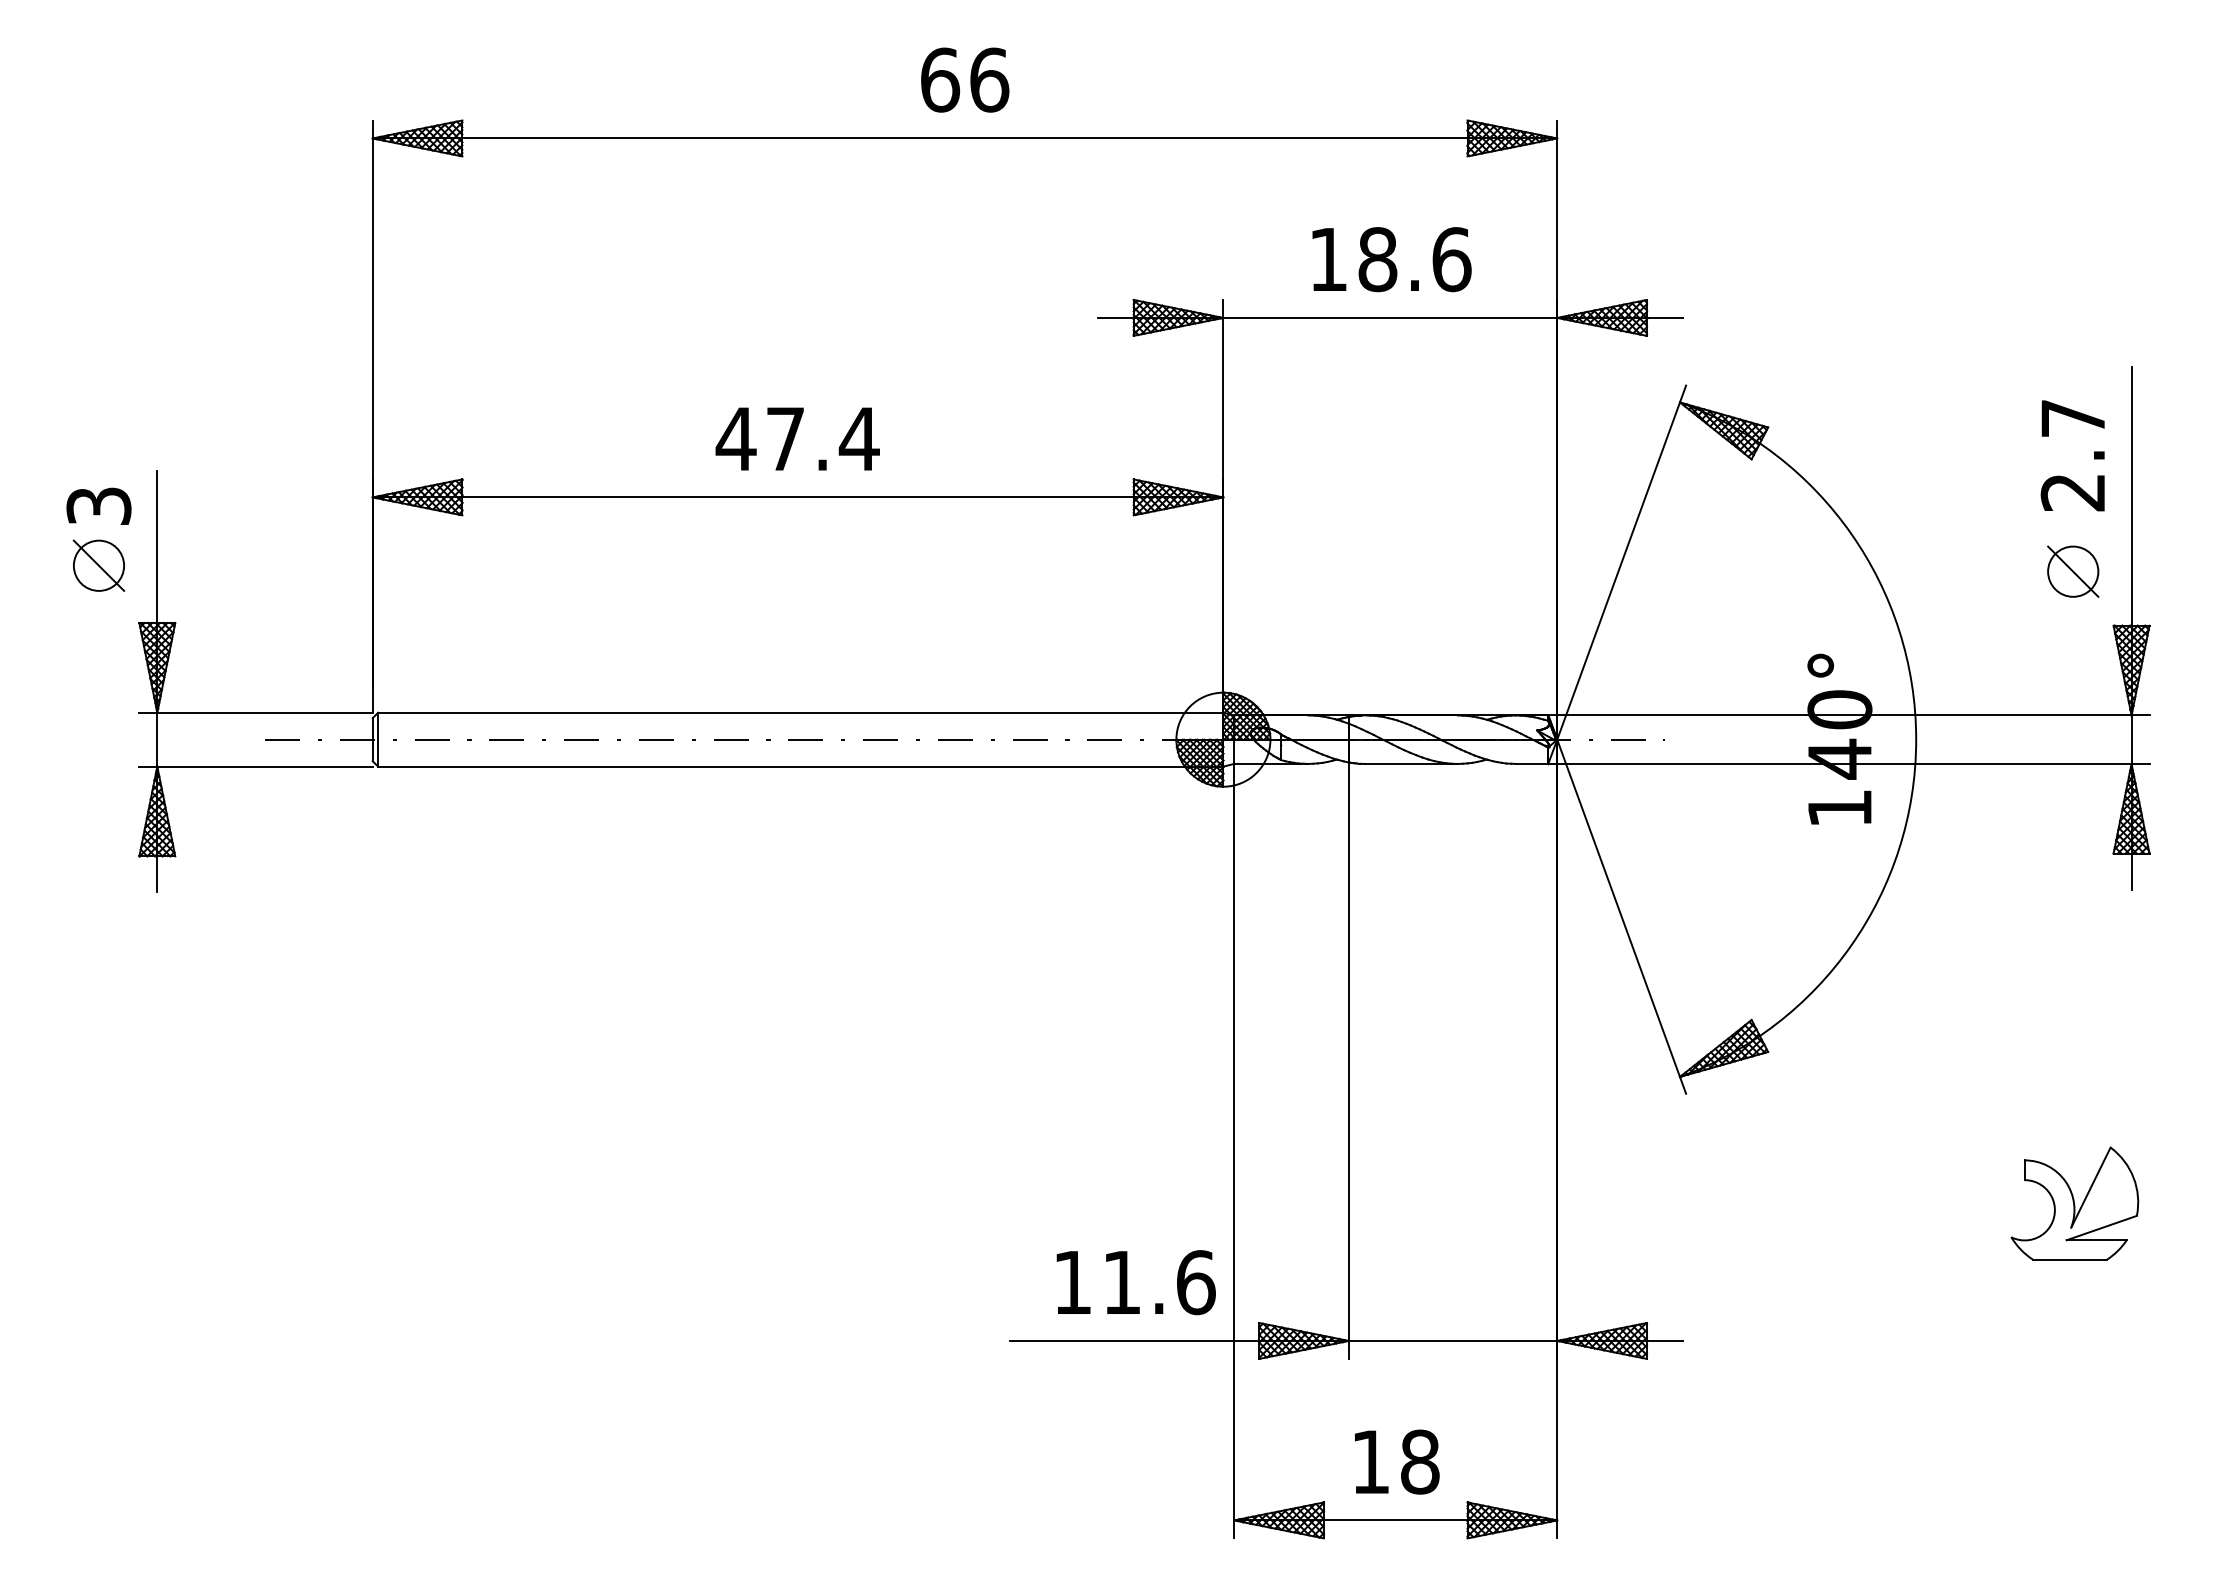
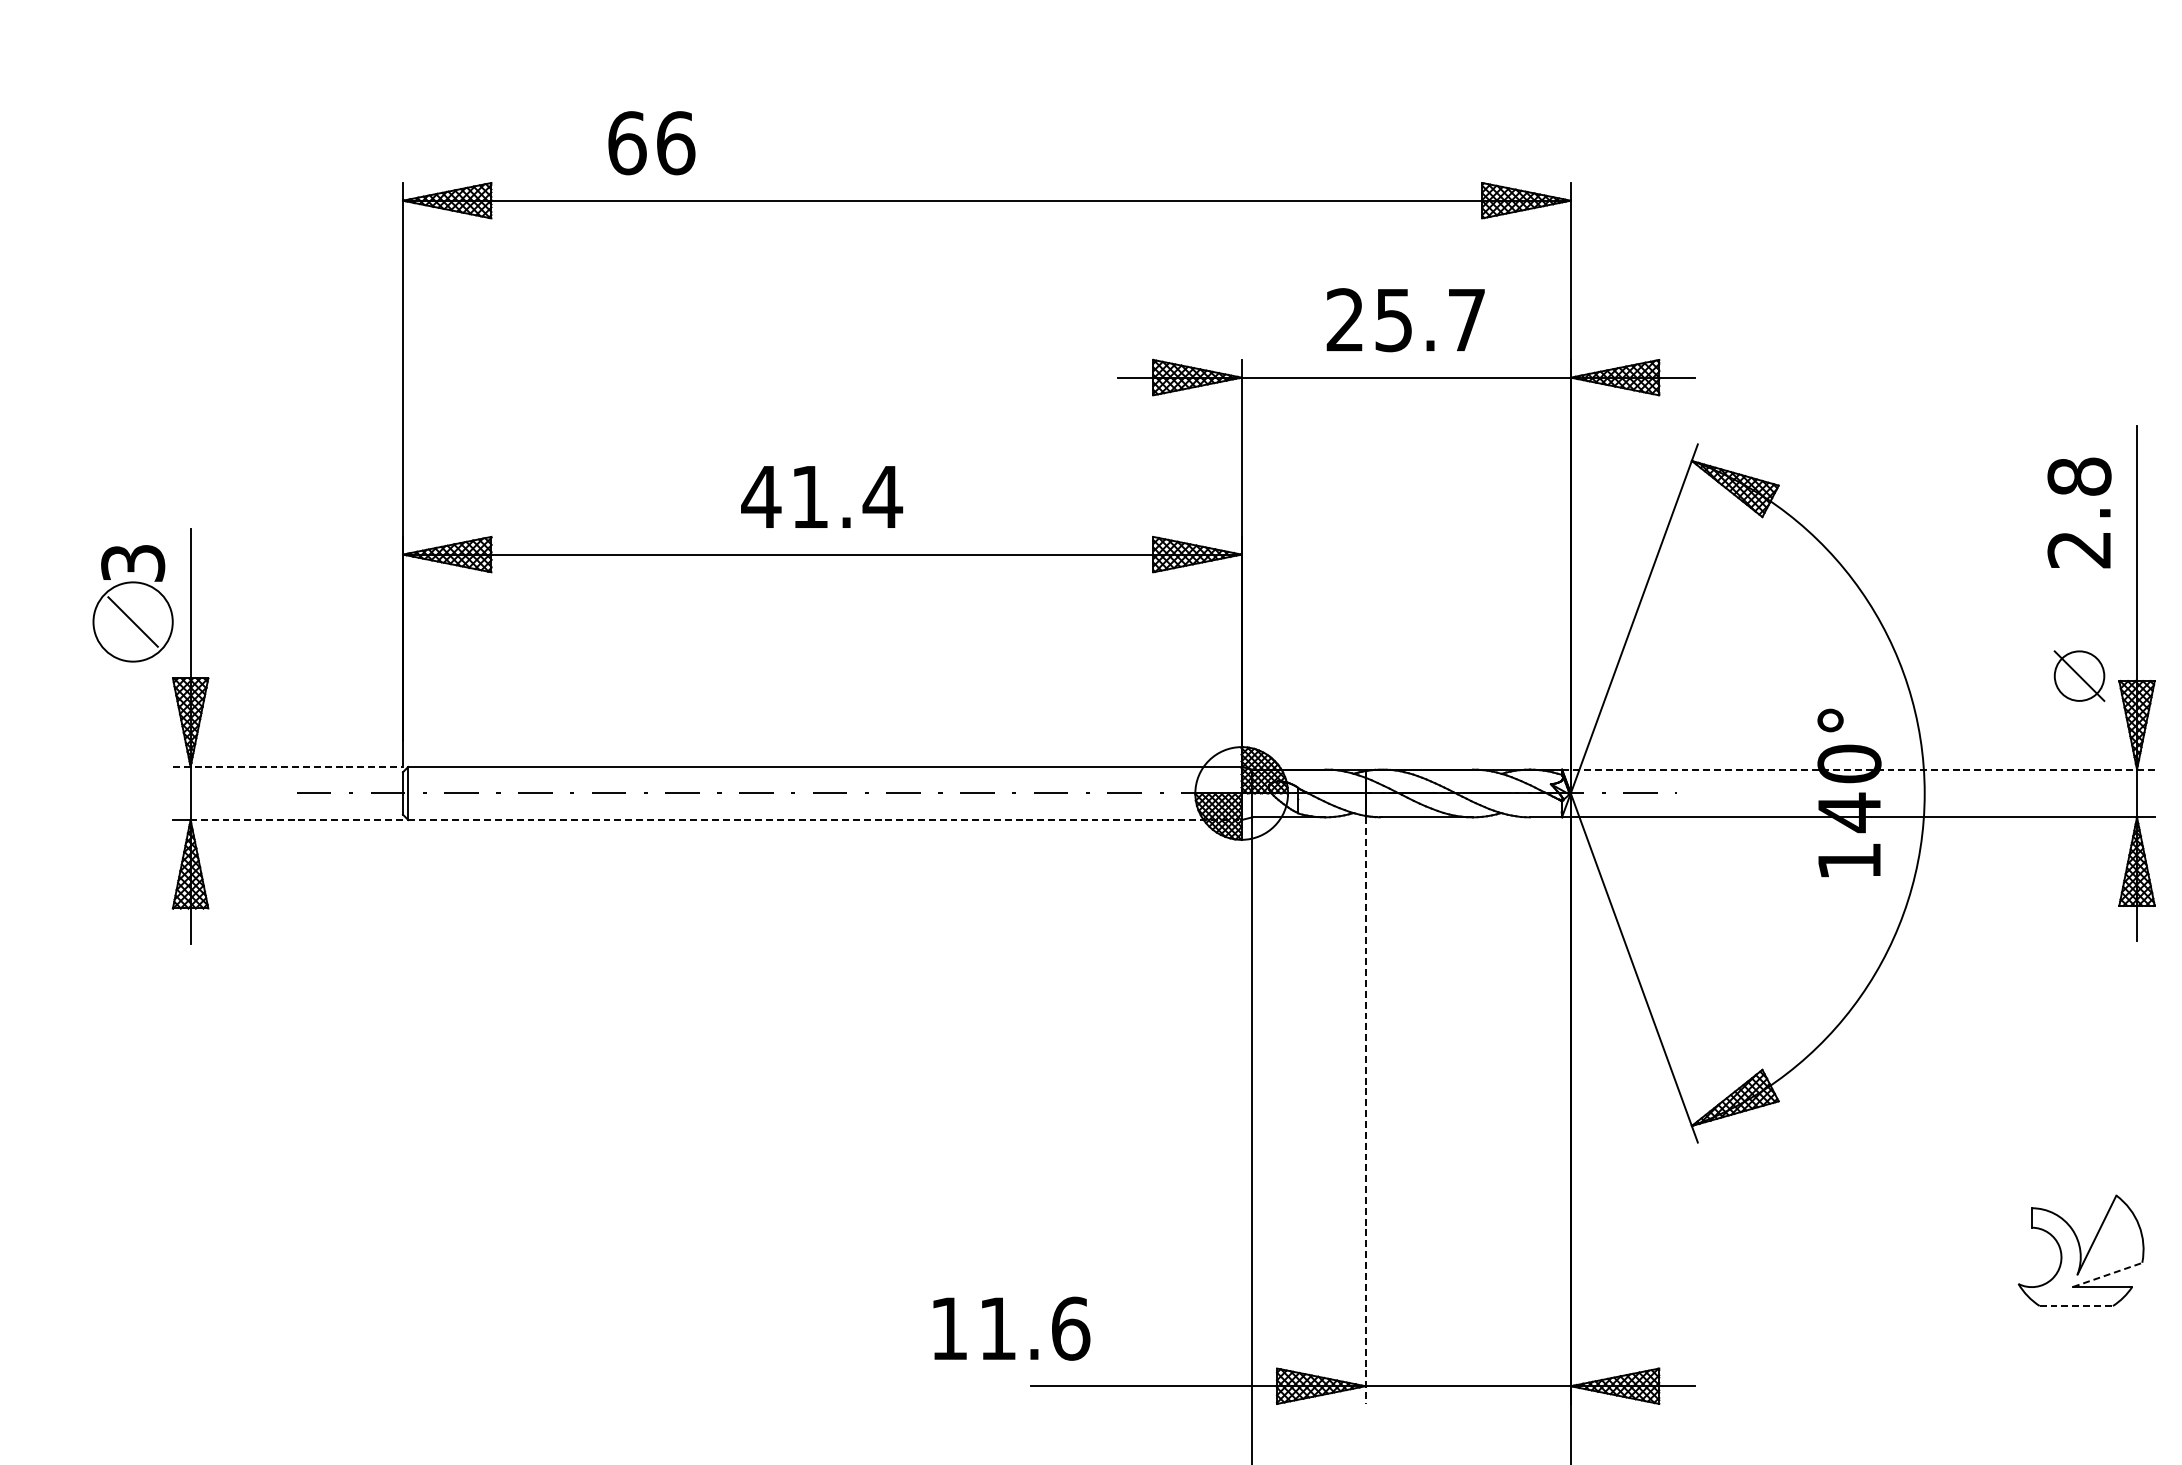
text: (965, 79) -> (652, 142), moved
text: (1390, 259) -> (1406, 320), 18.6 -> 25.7
text: (2072, 418) -> (2078, 476), 2.7 -> 2.8
text: (785, 438) -> (809, 496), 47.4 -> 41.4
circle: (98, 565) -> (132, 621), size x1.6
part: (2073, 571) -> (2079, 675), moved
line: (256, 712) -> (288, 766), solid -> dashed
line: (1848, 715) -> (1857, 769), solid -> dashed
line: (265, 766) -> (297, 819), solid -> dashed
line: (800, 766) -> (824, 819), solid -> dashed
line: (1349, 1061) -> (1366, 1110), solid -> dashed
line: (2102, 1227) -> (2108, 1274), solid -> dashed
line: (2070, 1259) -> (2076, 1305), solid -> dashed
text: (1135, 1282) -> (1011, 1328), moved

